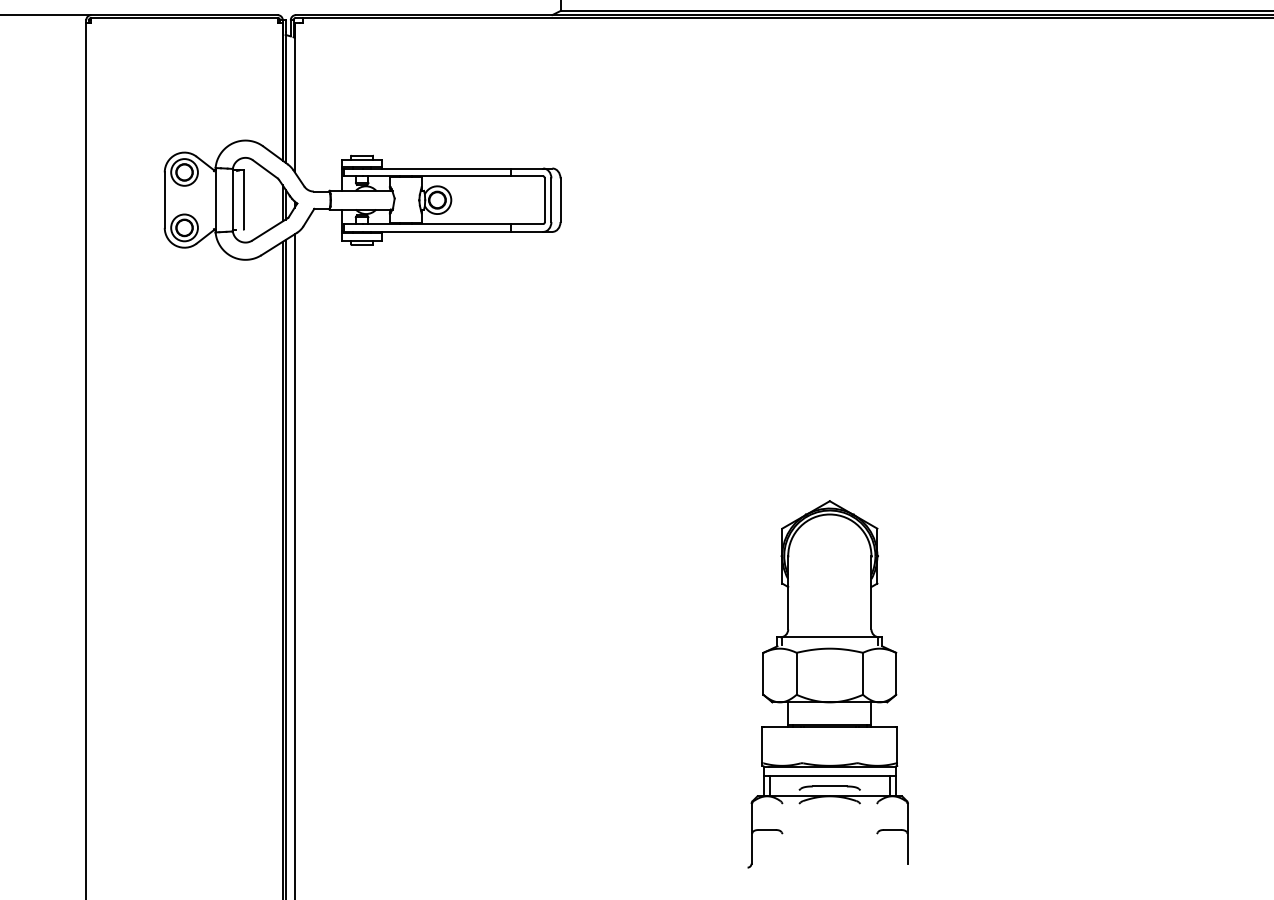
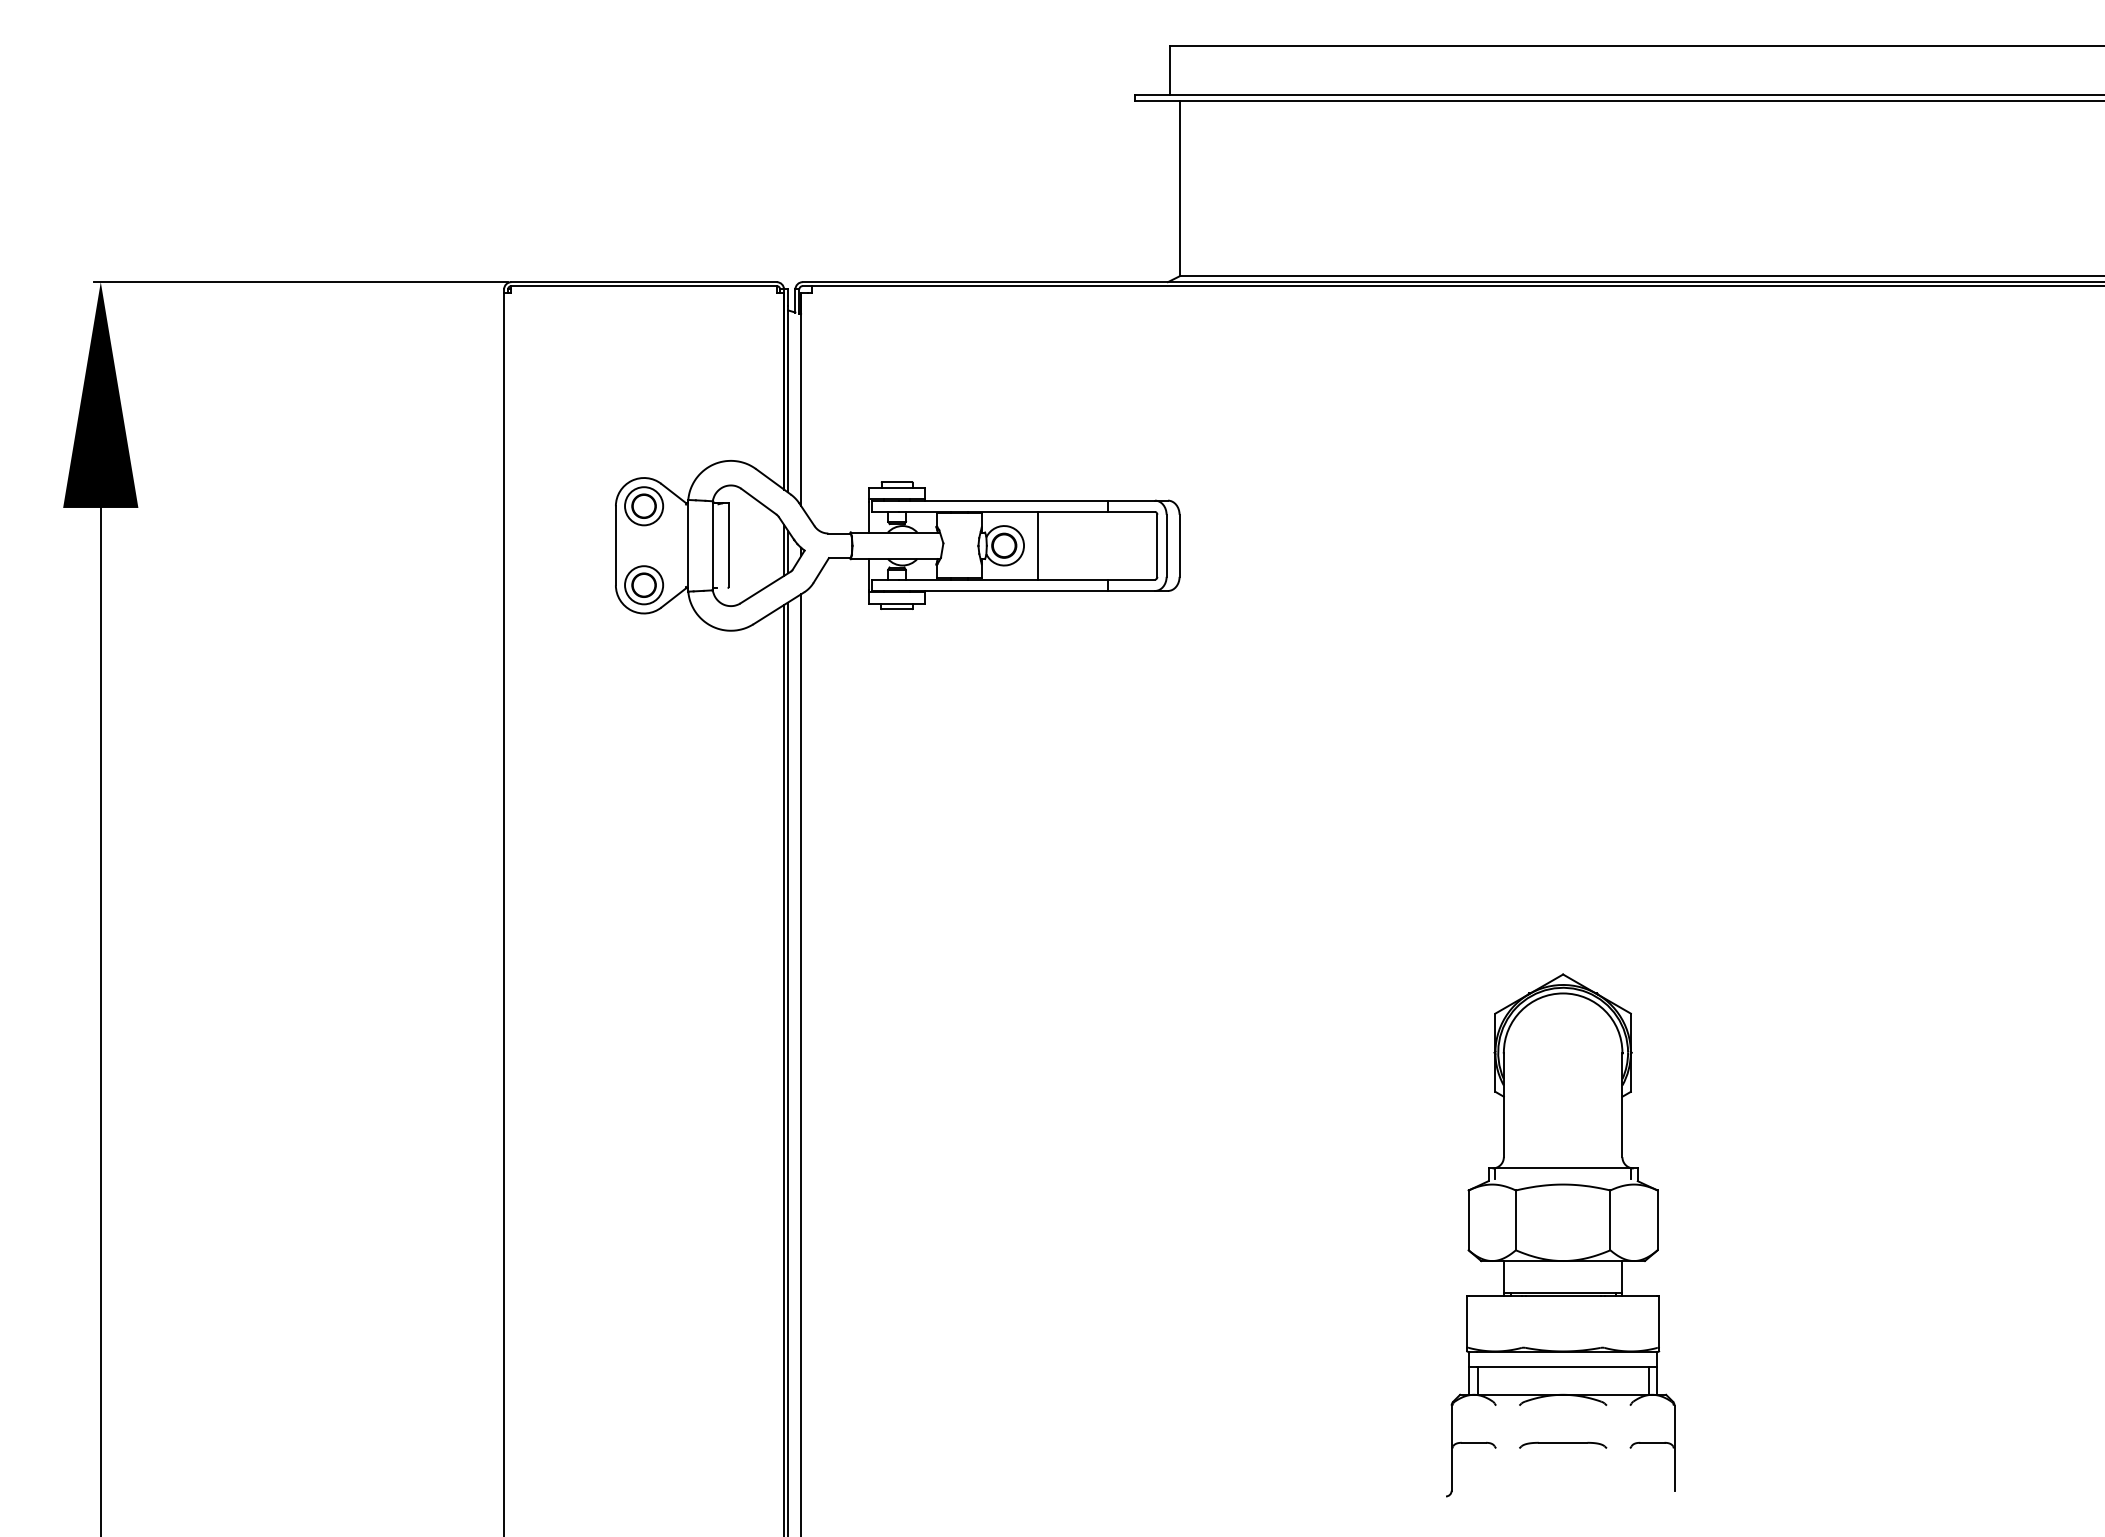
line: (461, 199) -> (1038, 545), added
part: (830, 787) -> (1563, 1444), moved

